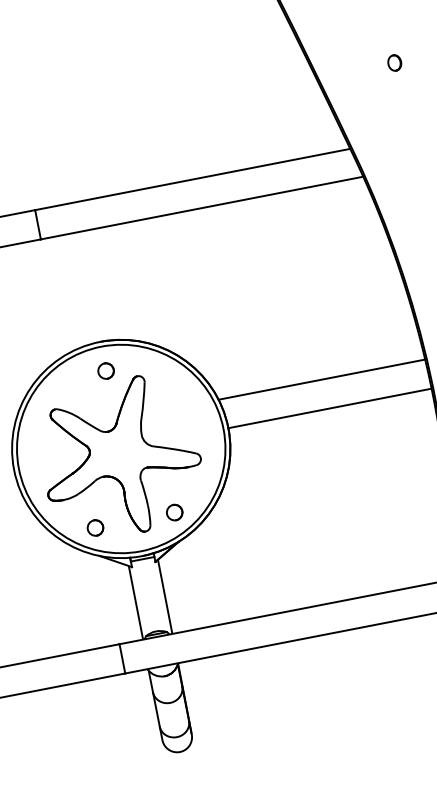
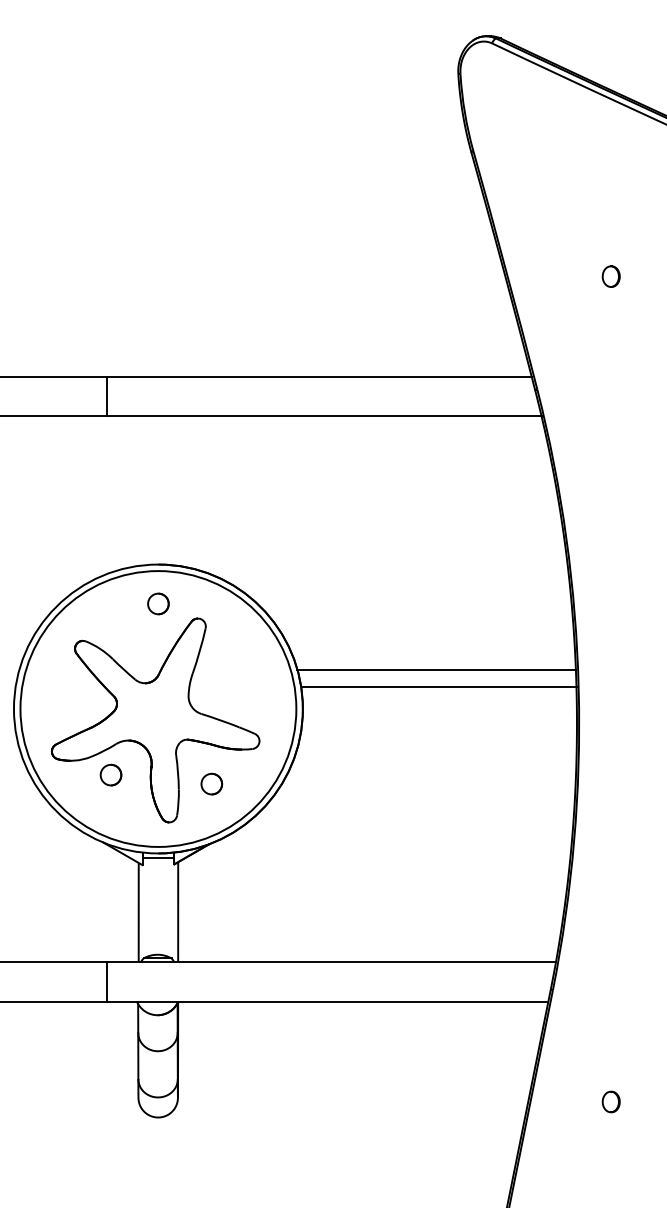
line: (329, 408) -> (439, 687), moved
part: (174, 512) -> (211, 783), moved
part: (95, 527) -> (110, 774), moved

